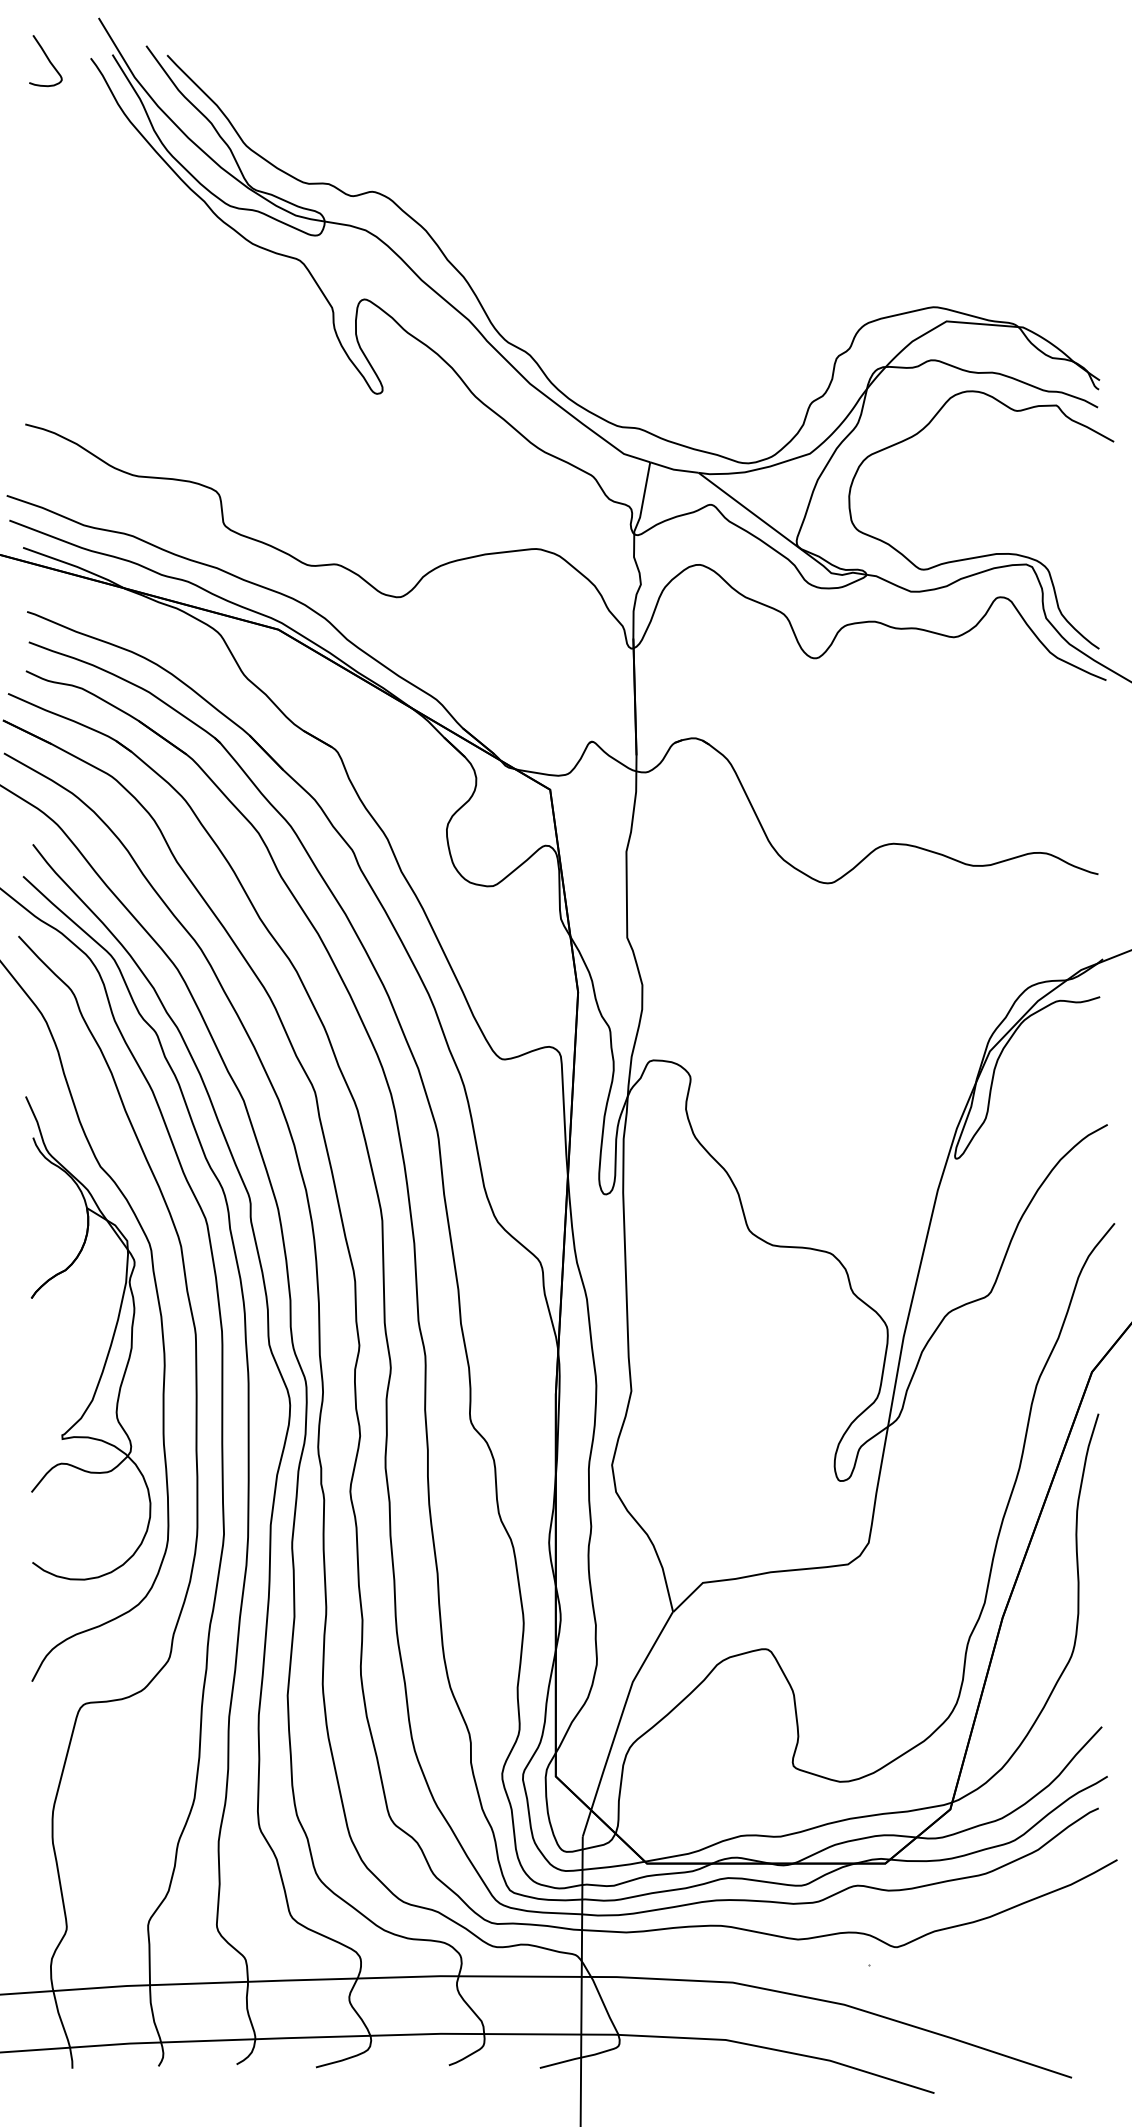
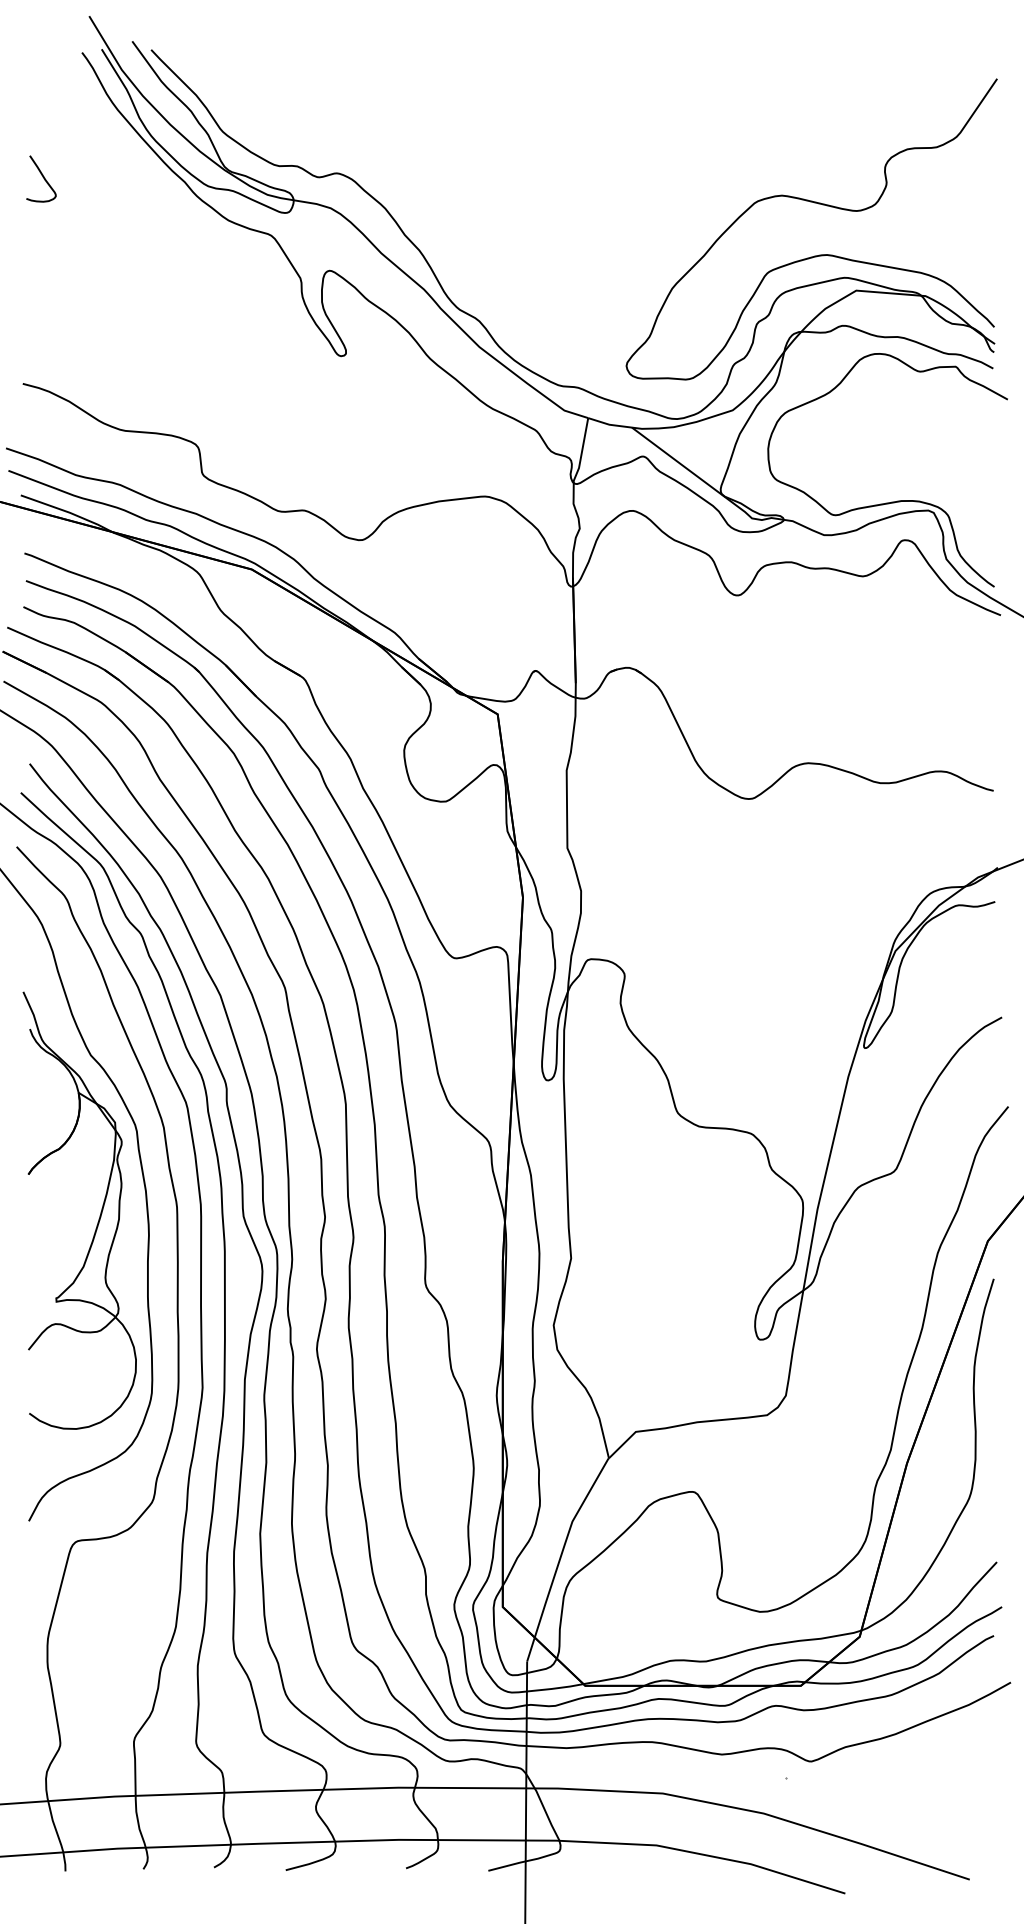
curve: (47, 59) -> (42, 177), moved
curve: (902, 225) -> (816, 203), added

